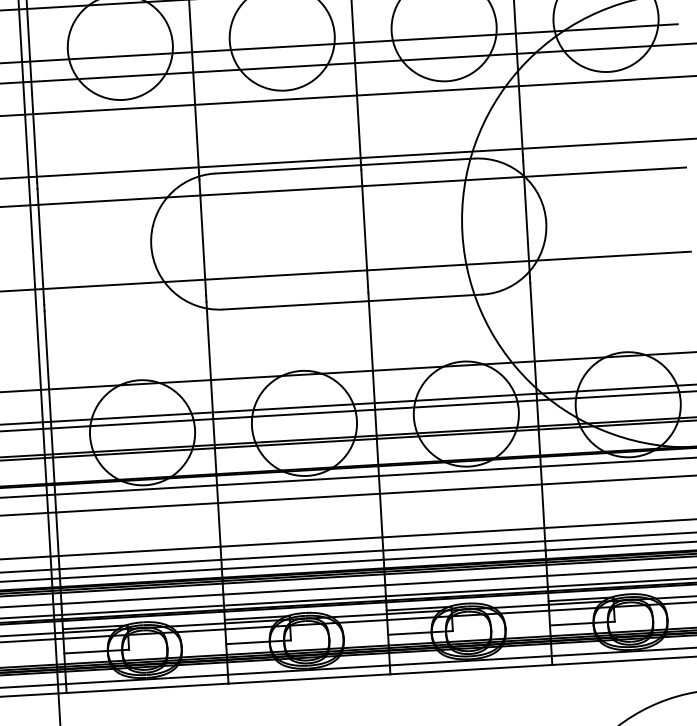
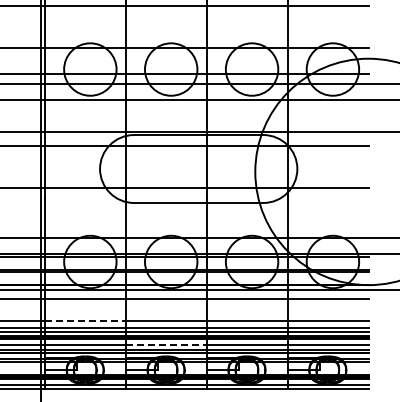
line: (139, 550) -> (85, 320), solid -> dashed
line: (304, 589) -> (166, 344), solid -> dashed

